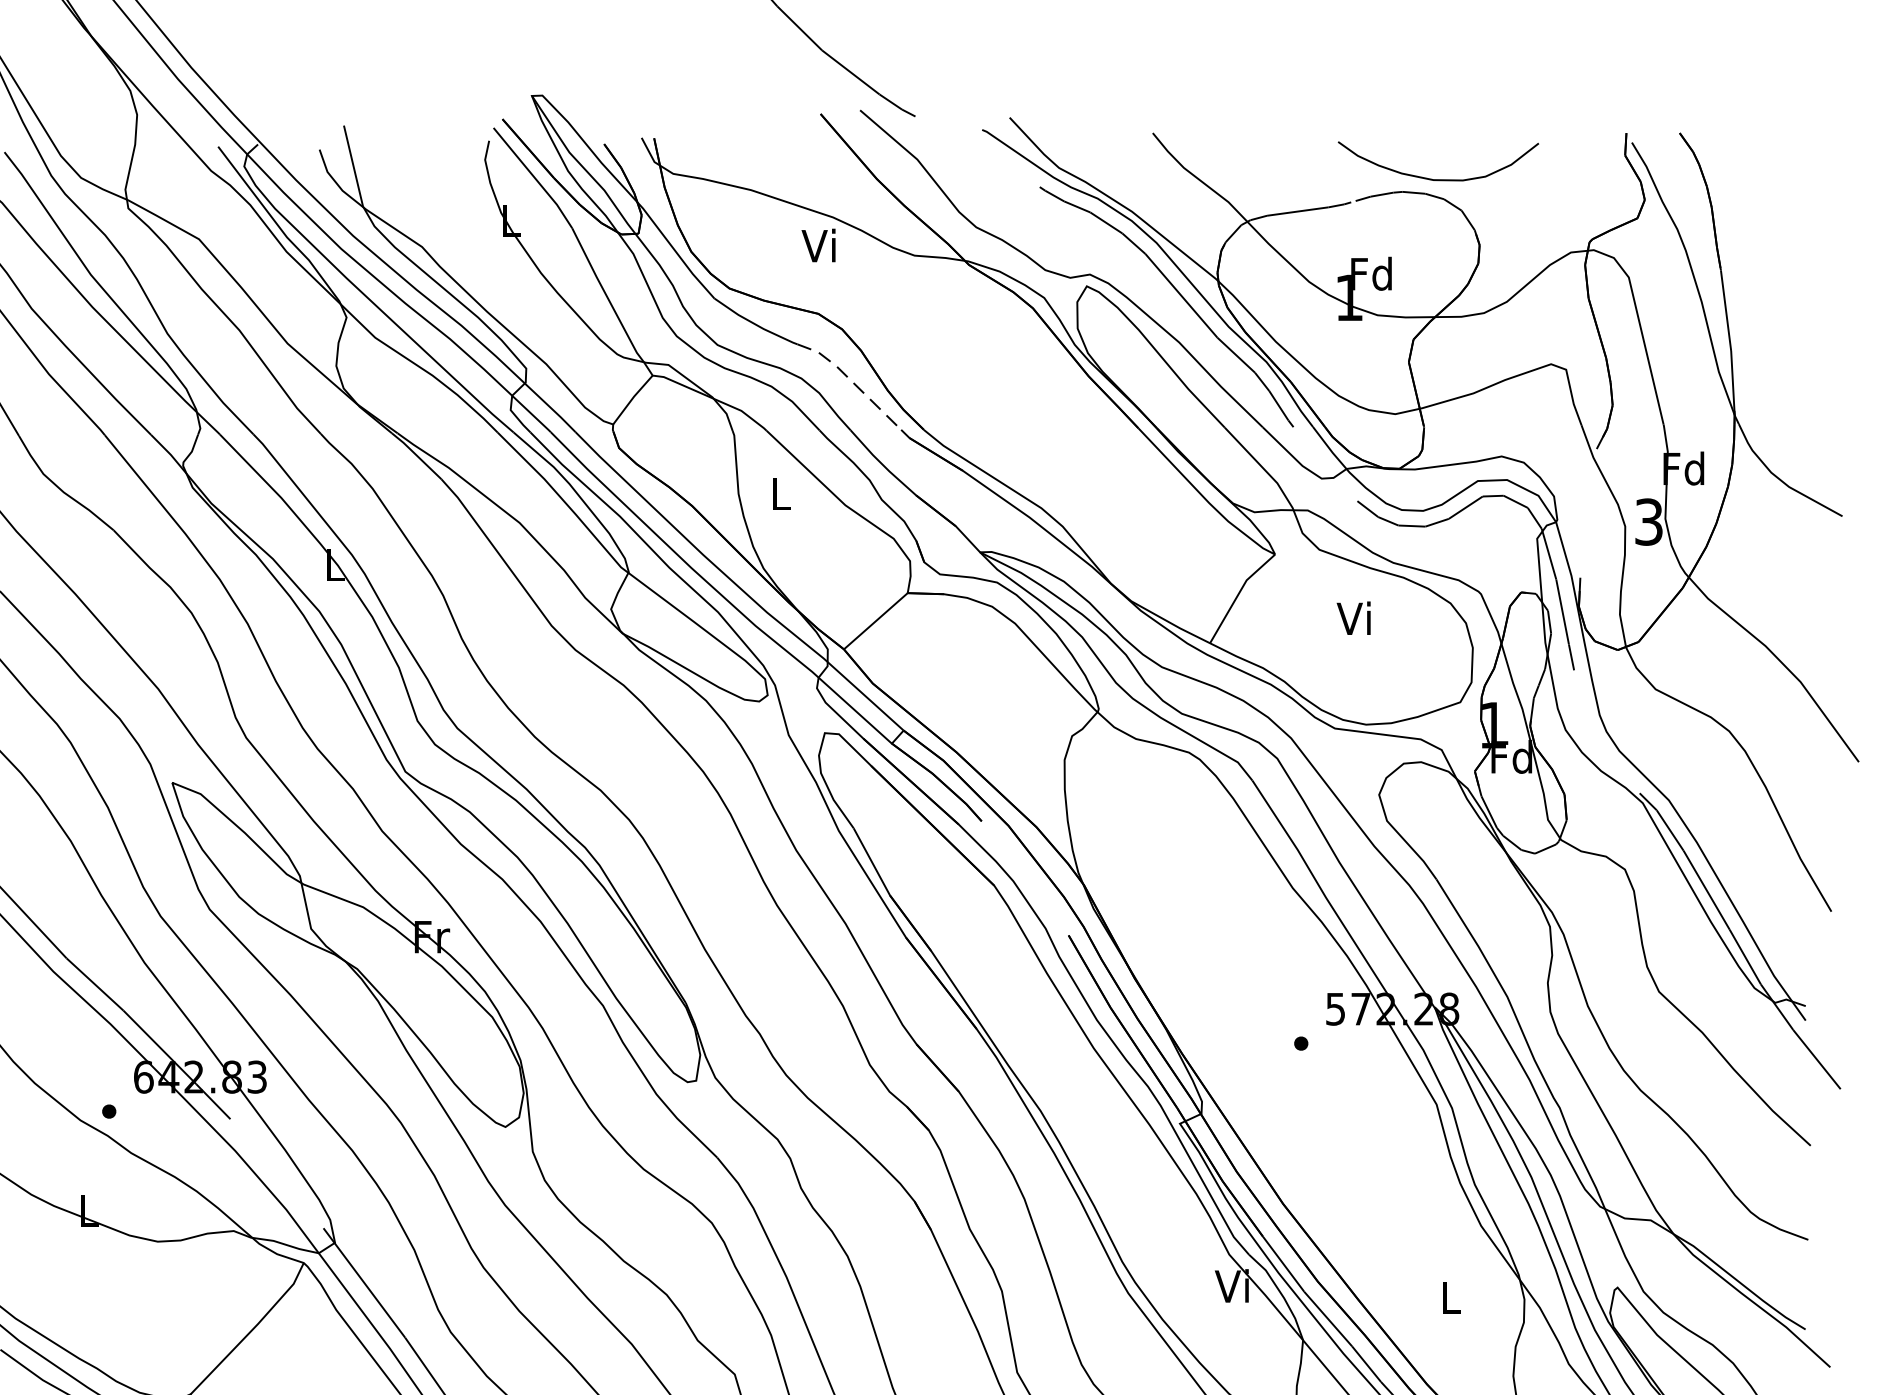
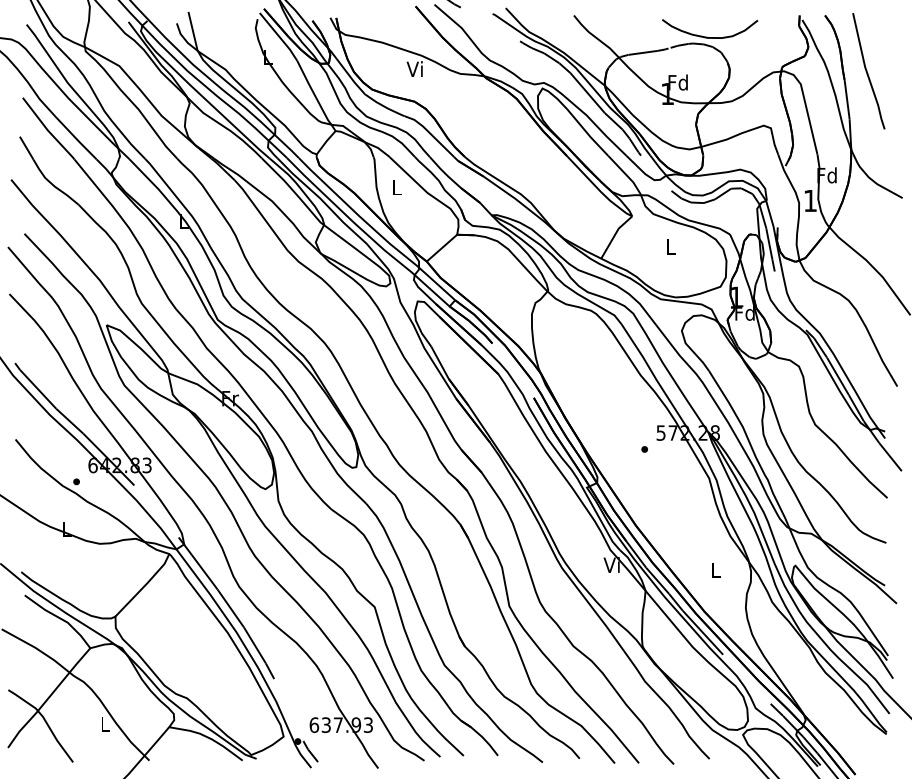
line: (1768, 250) -> (867, 71), added
line: (851, 380) -> (430, 133), dashed -> solid
text: (1649, 521) -> (810, 200), 3 -> 1
text: (1353, 617) -> (669, 246), Vi -> L

